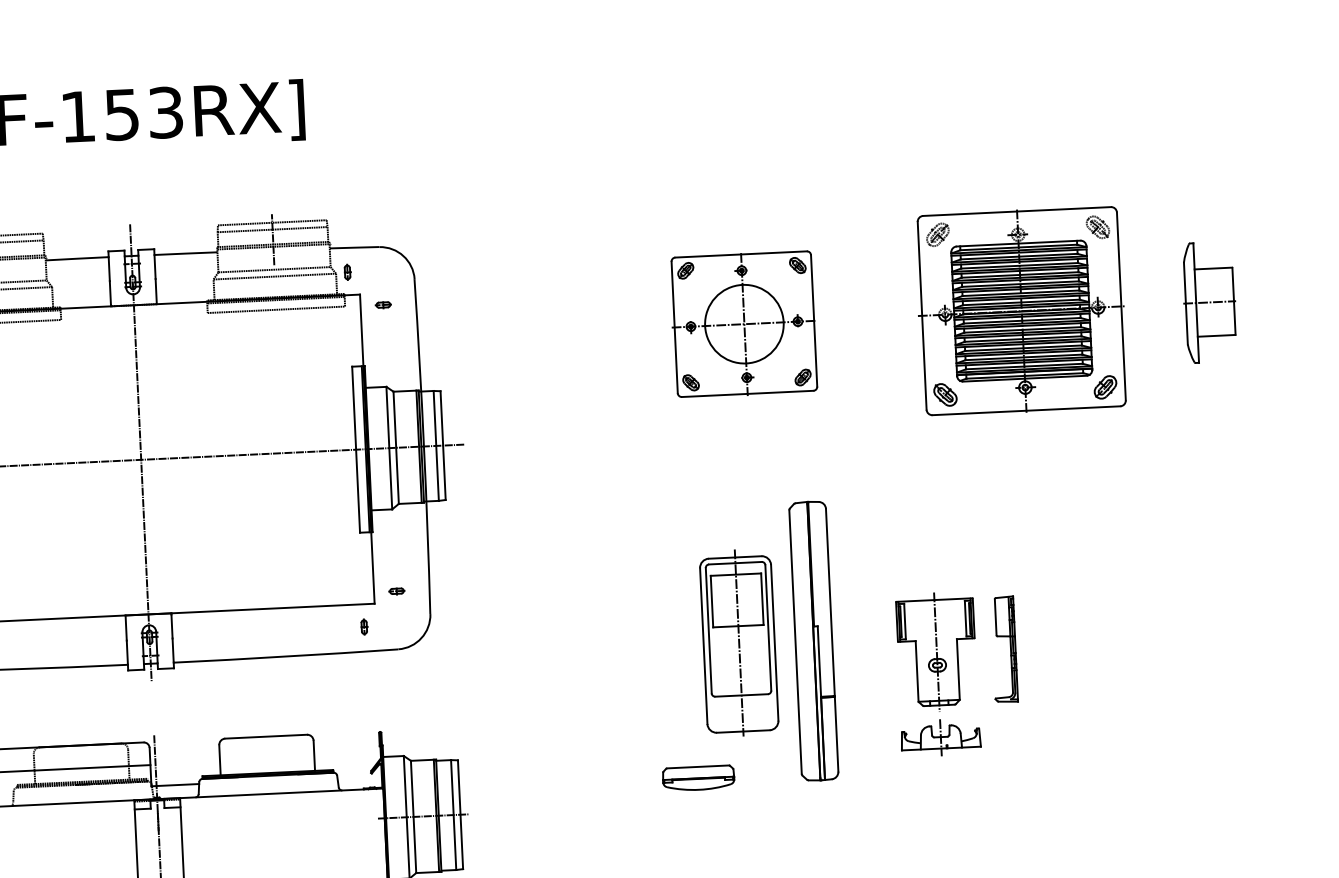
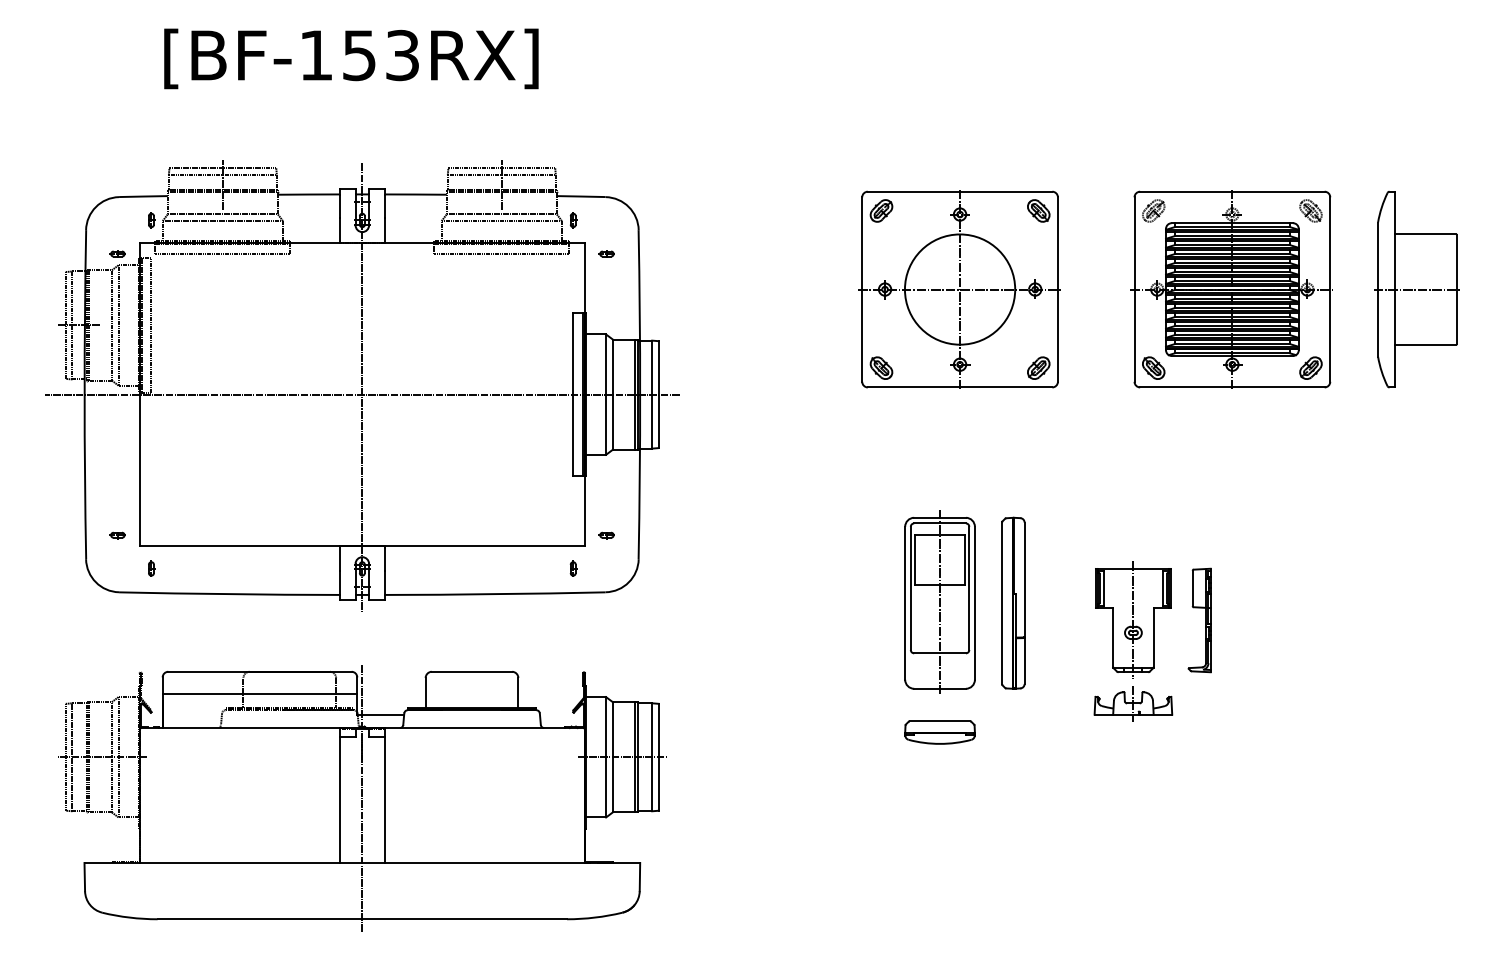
part: (1209, 302) -> (1416, 289), size x1.67
part: (743, 324) -> (959, 289), size x1.43
part: (813, 640) -> (1013, 602), size x0.62
part: (698, 778) -> (939, 732), moved

